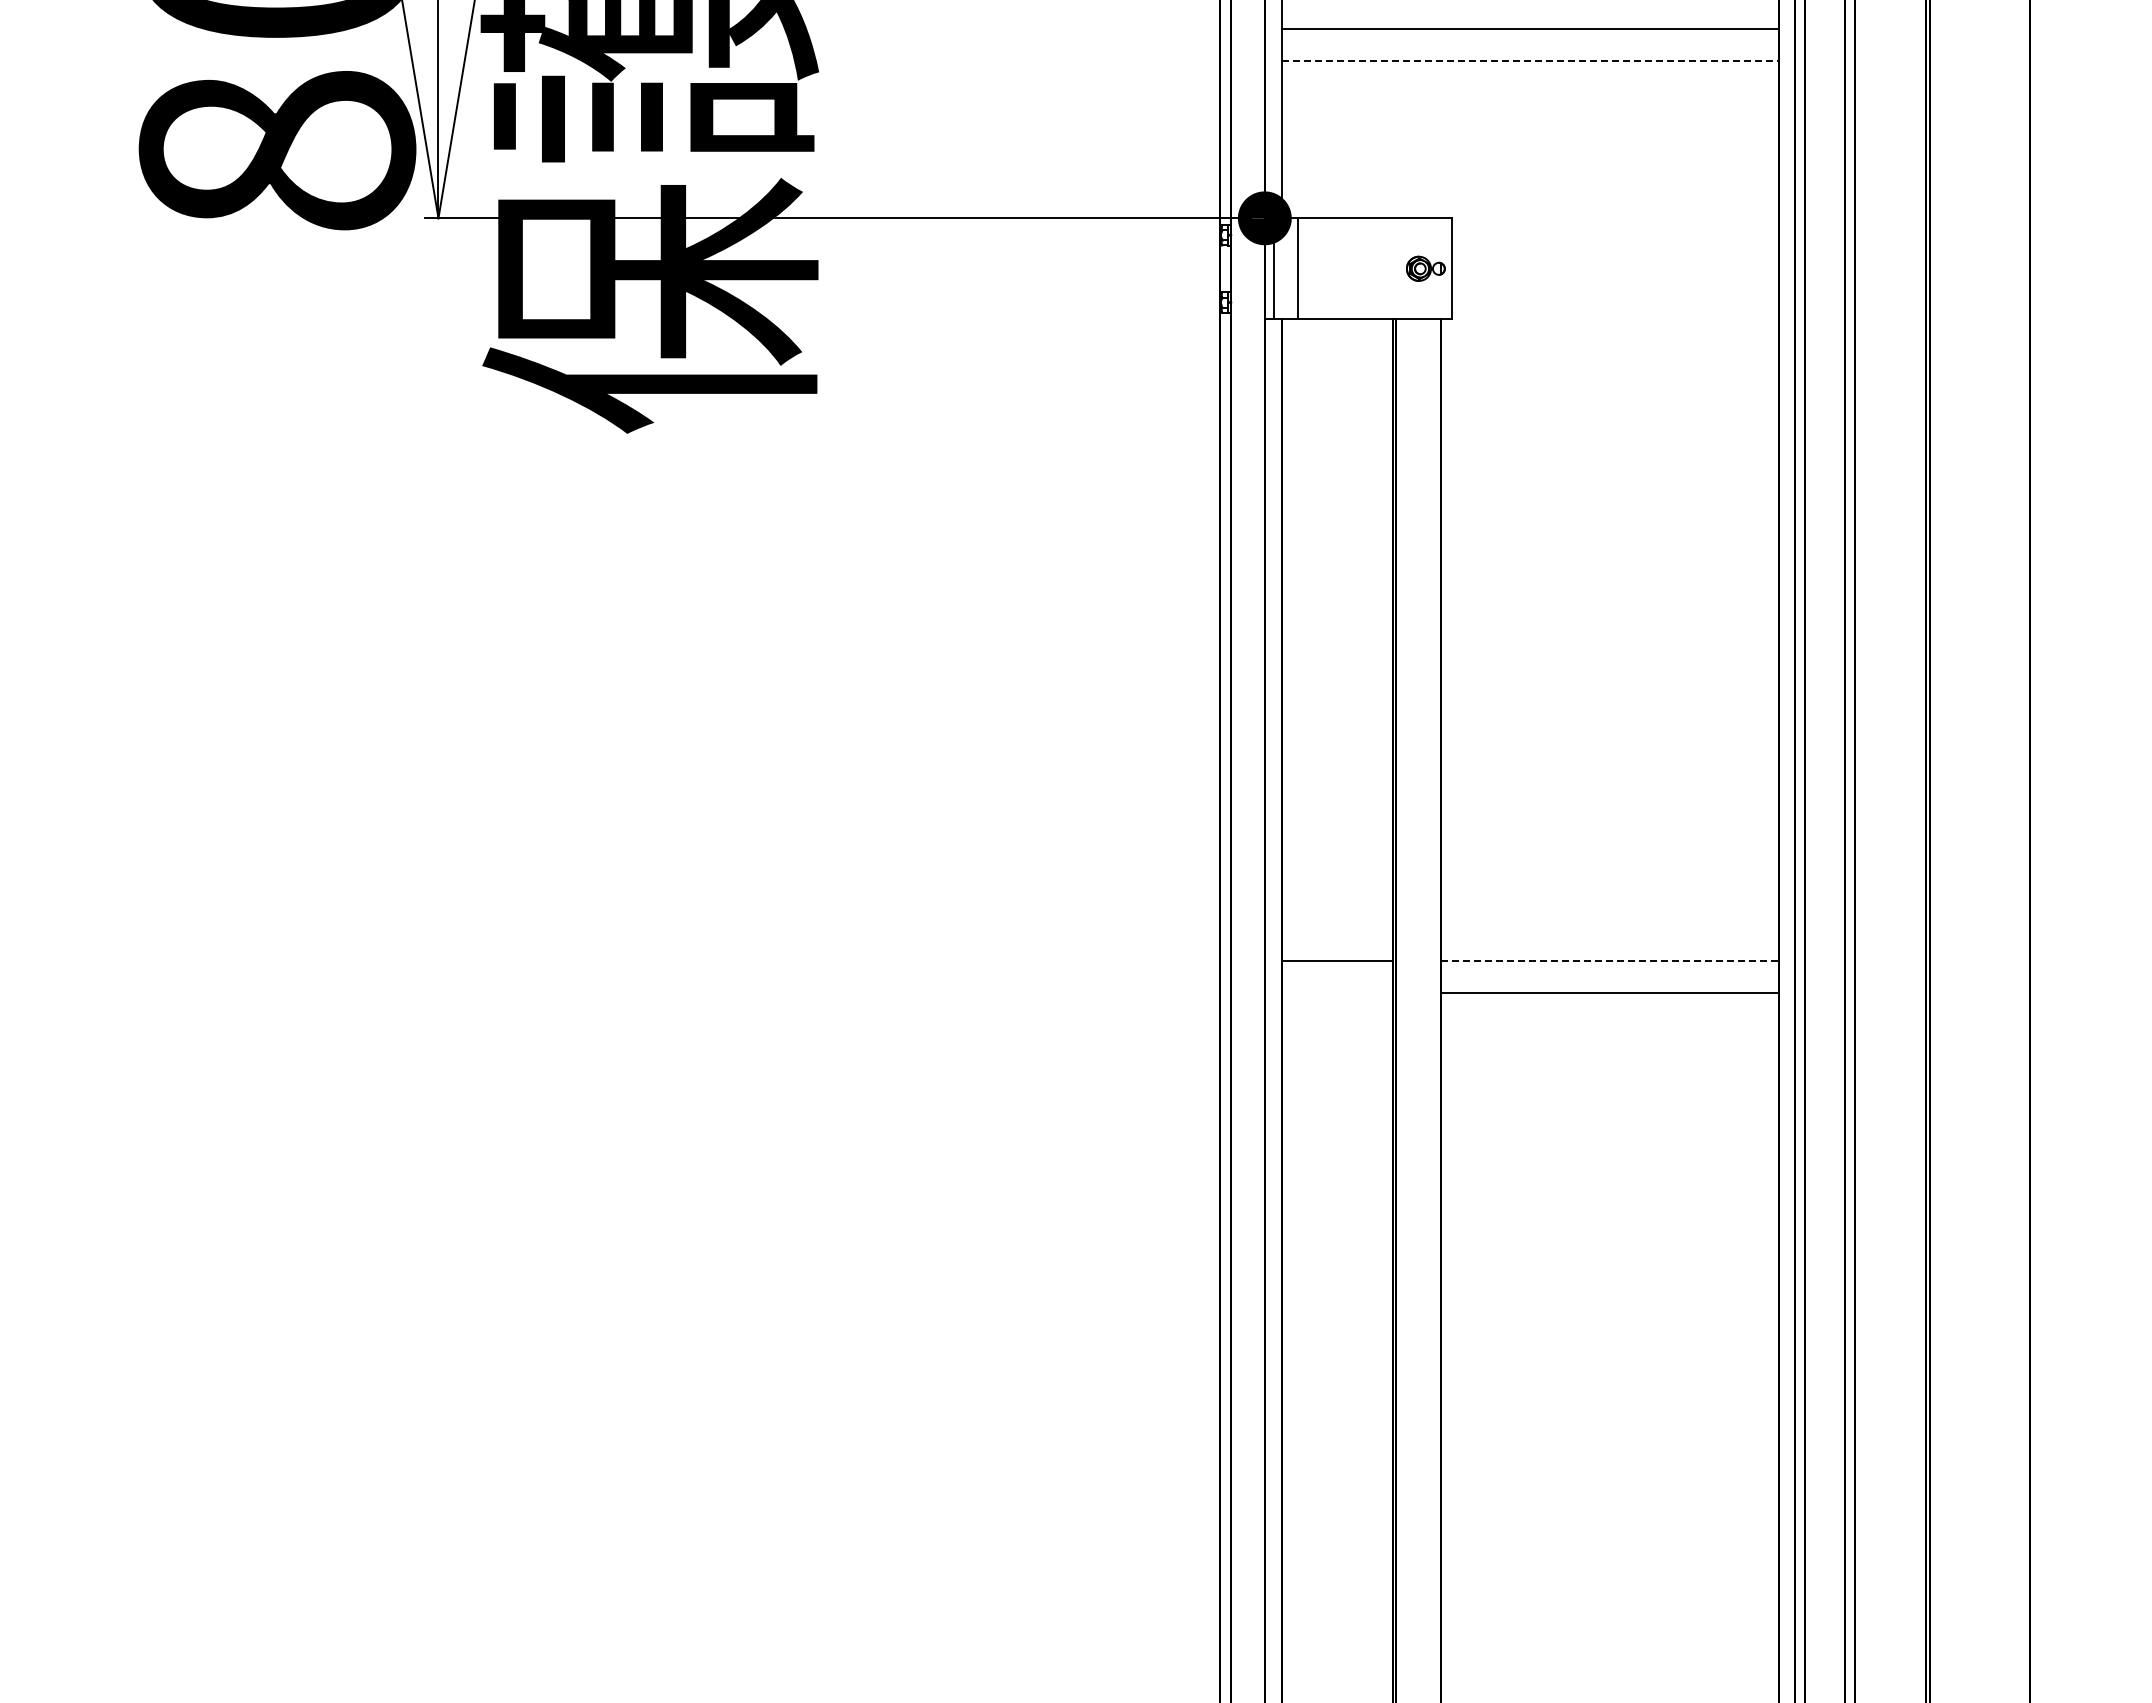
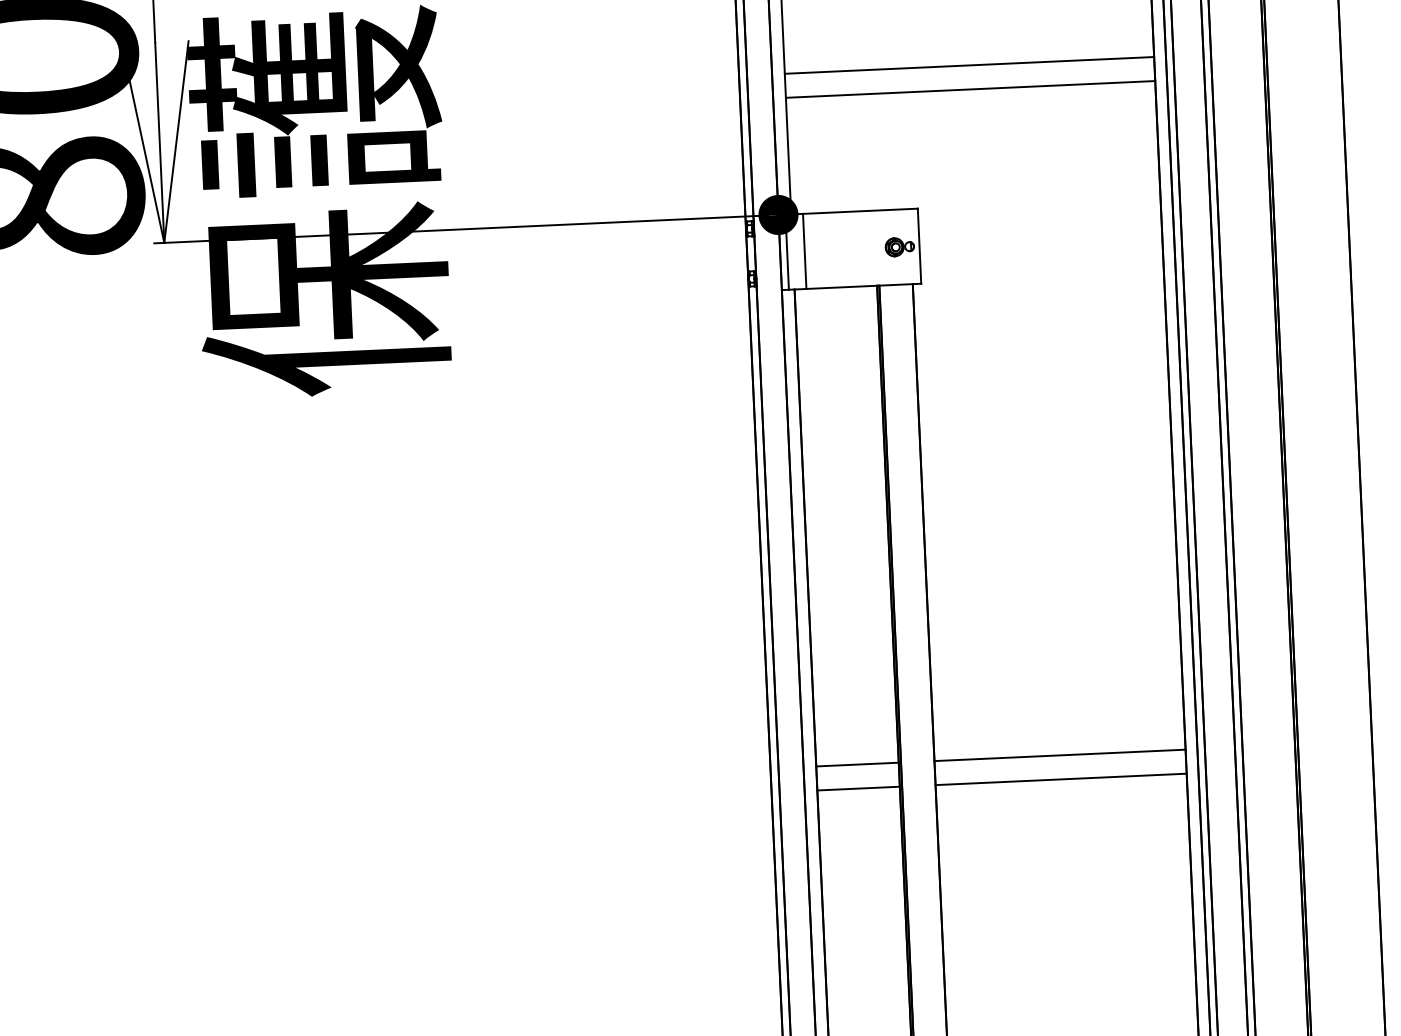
line: (1530, 61) -> (970, 89), dashed -> solid
line: (1609, 961) -> (1059, 755), dashed -> solid
line: (1336, 993) -> (857, 788), added

